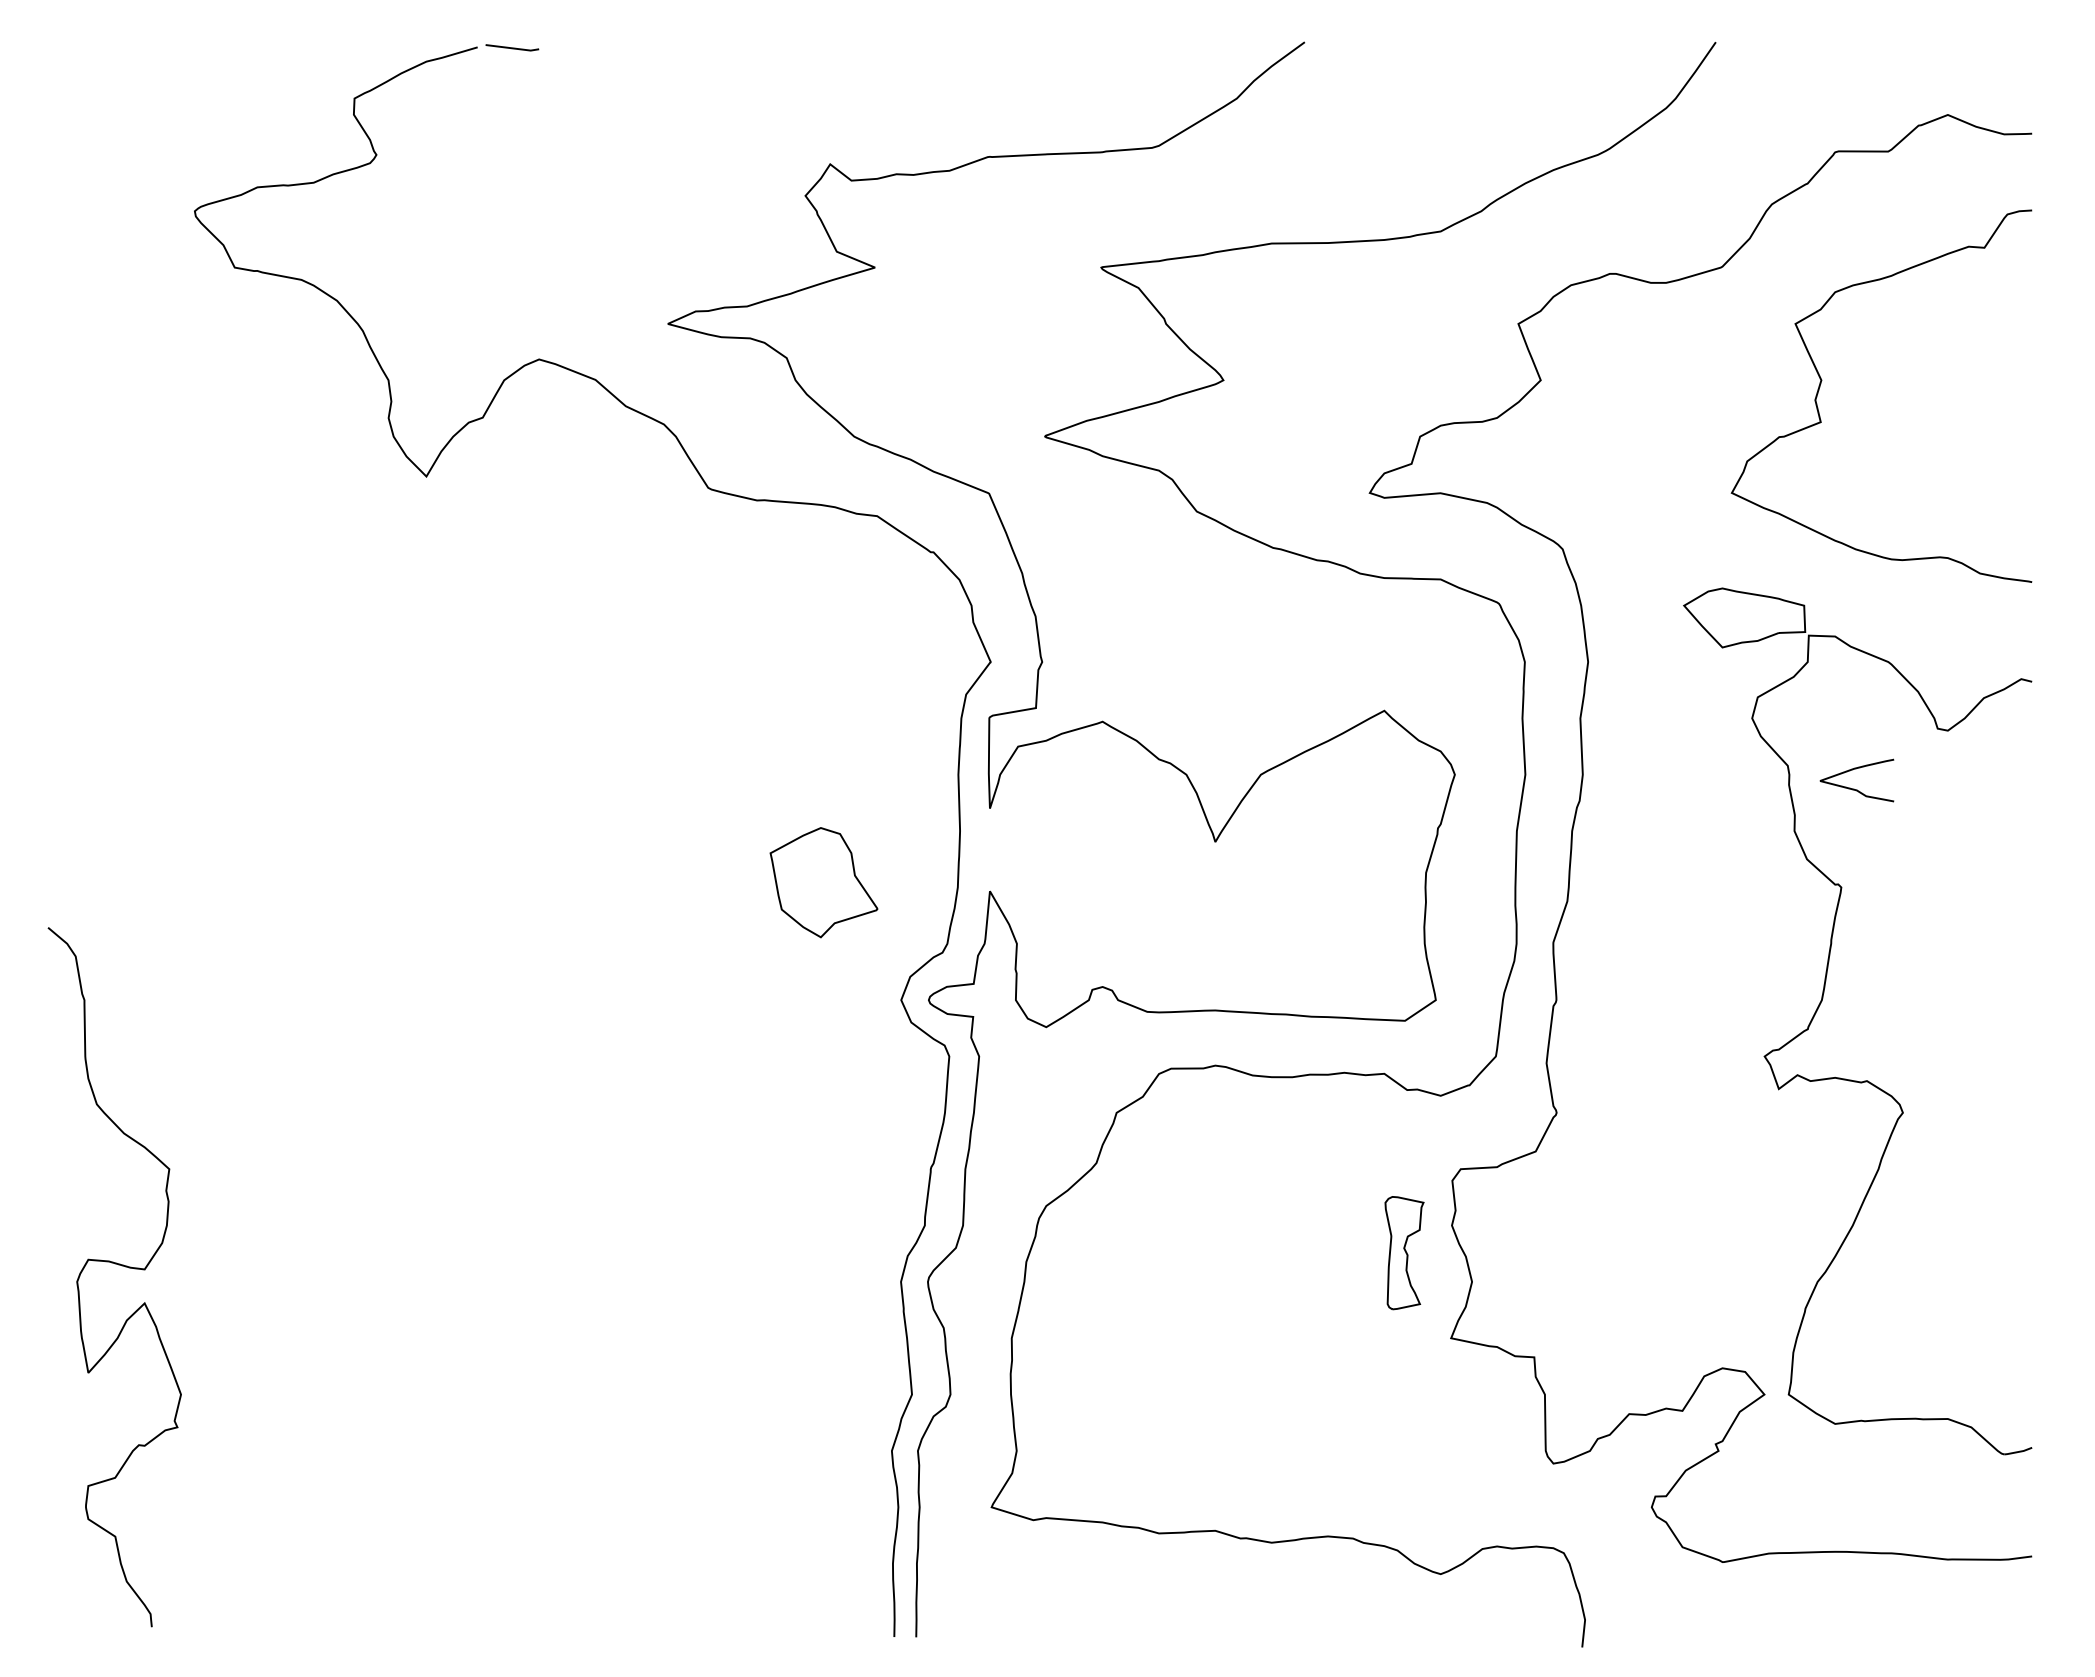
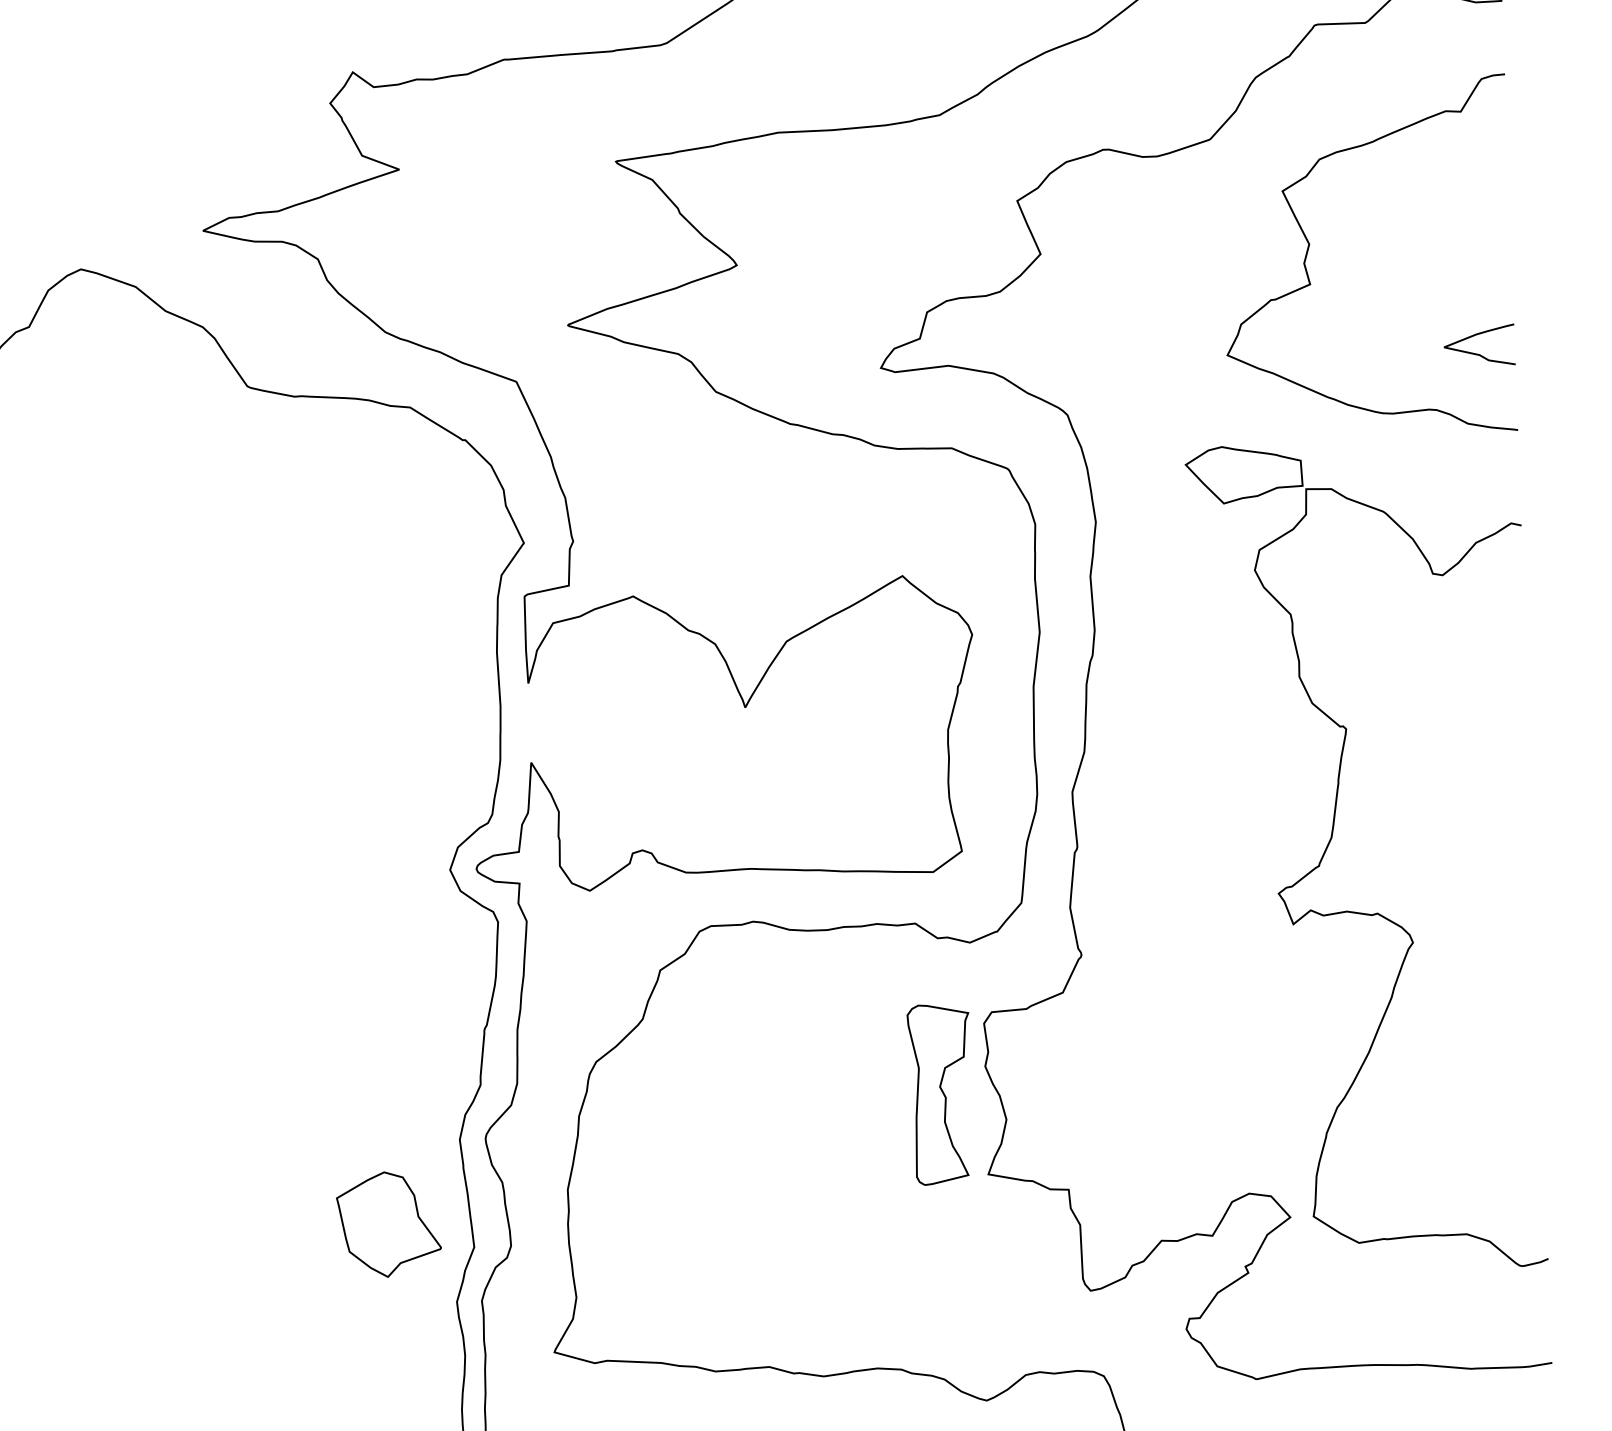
curve: (1854, 788) -> (1477, 353), moved
part: (823, 882) -> (388, 1224), moved
part: (1404, 1252) -> (940, 1093), size x1.67

